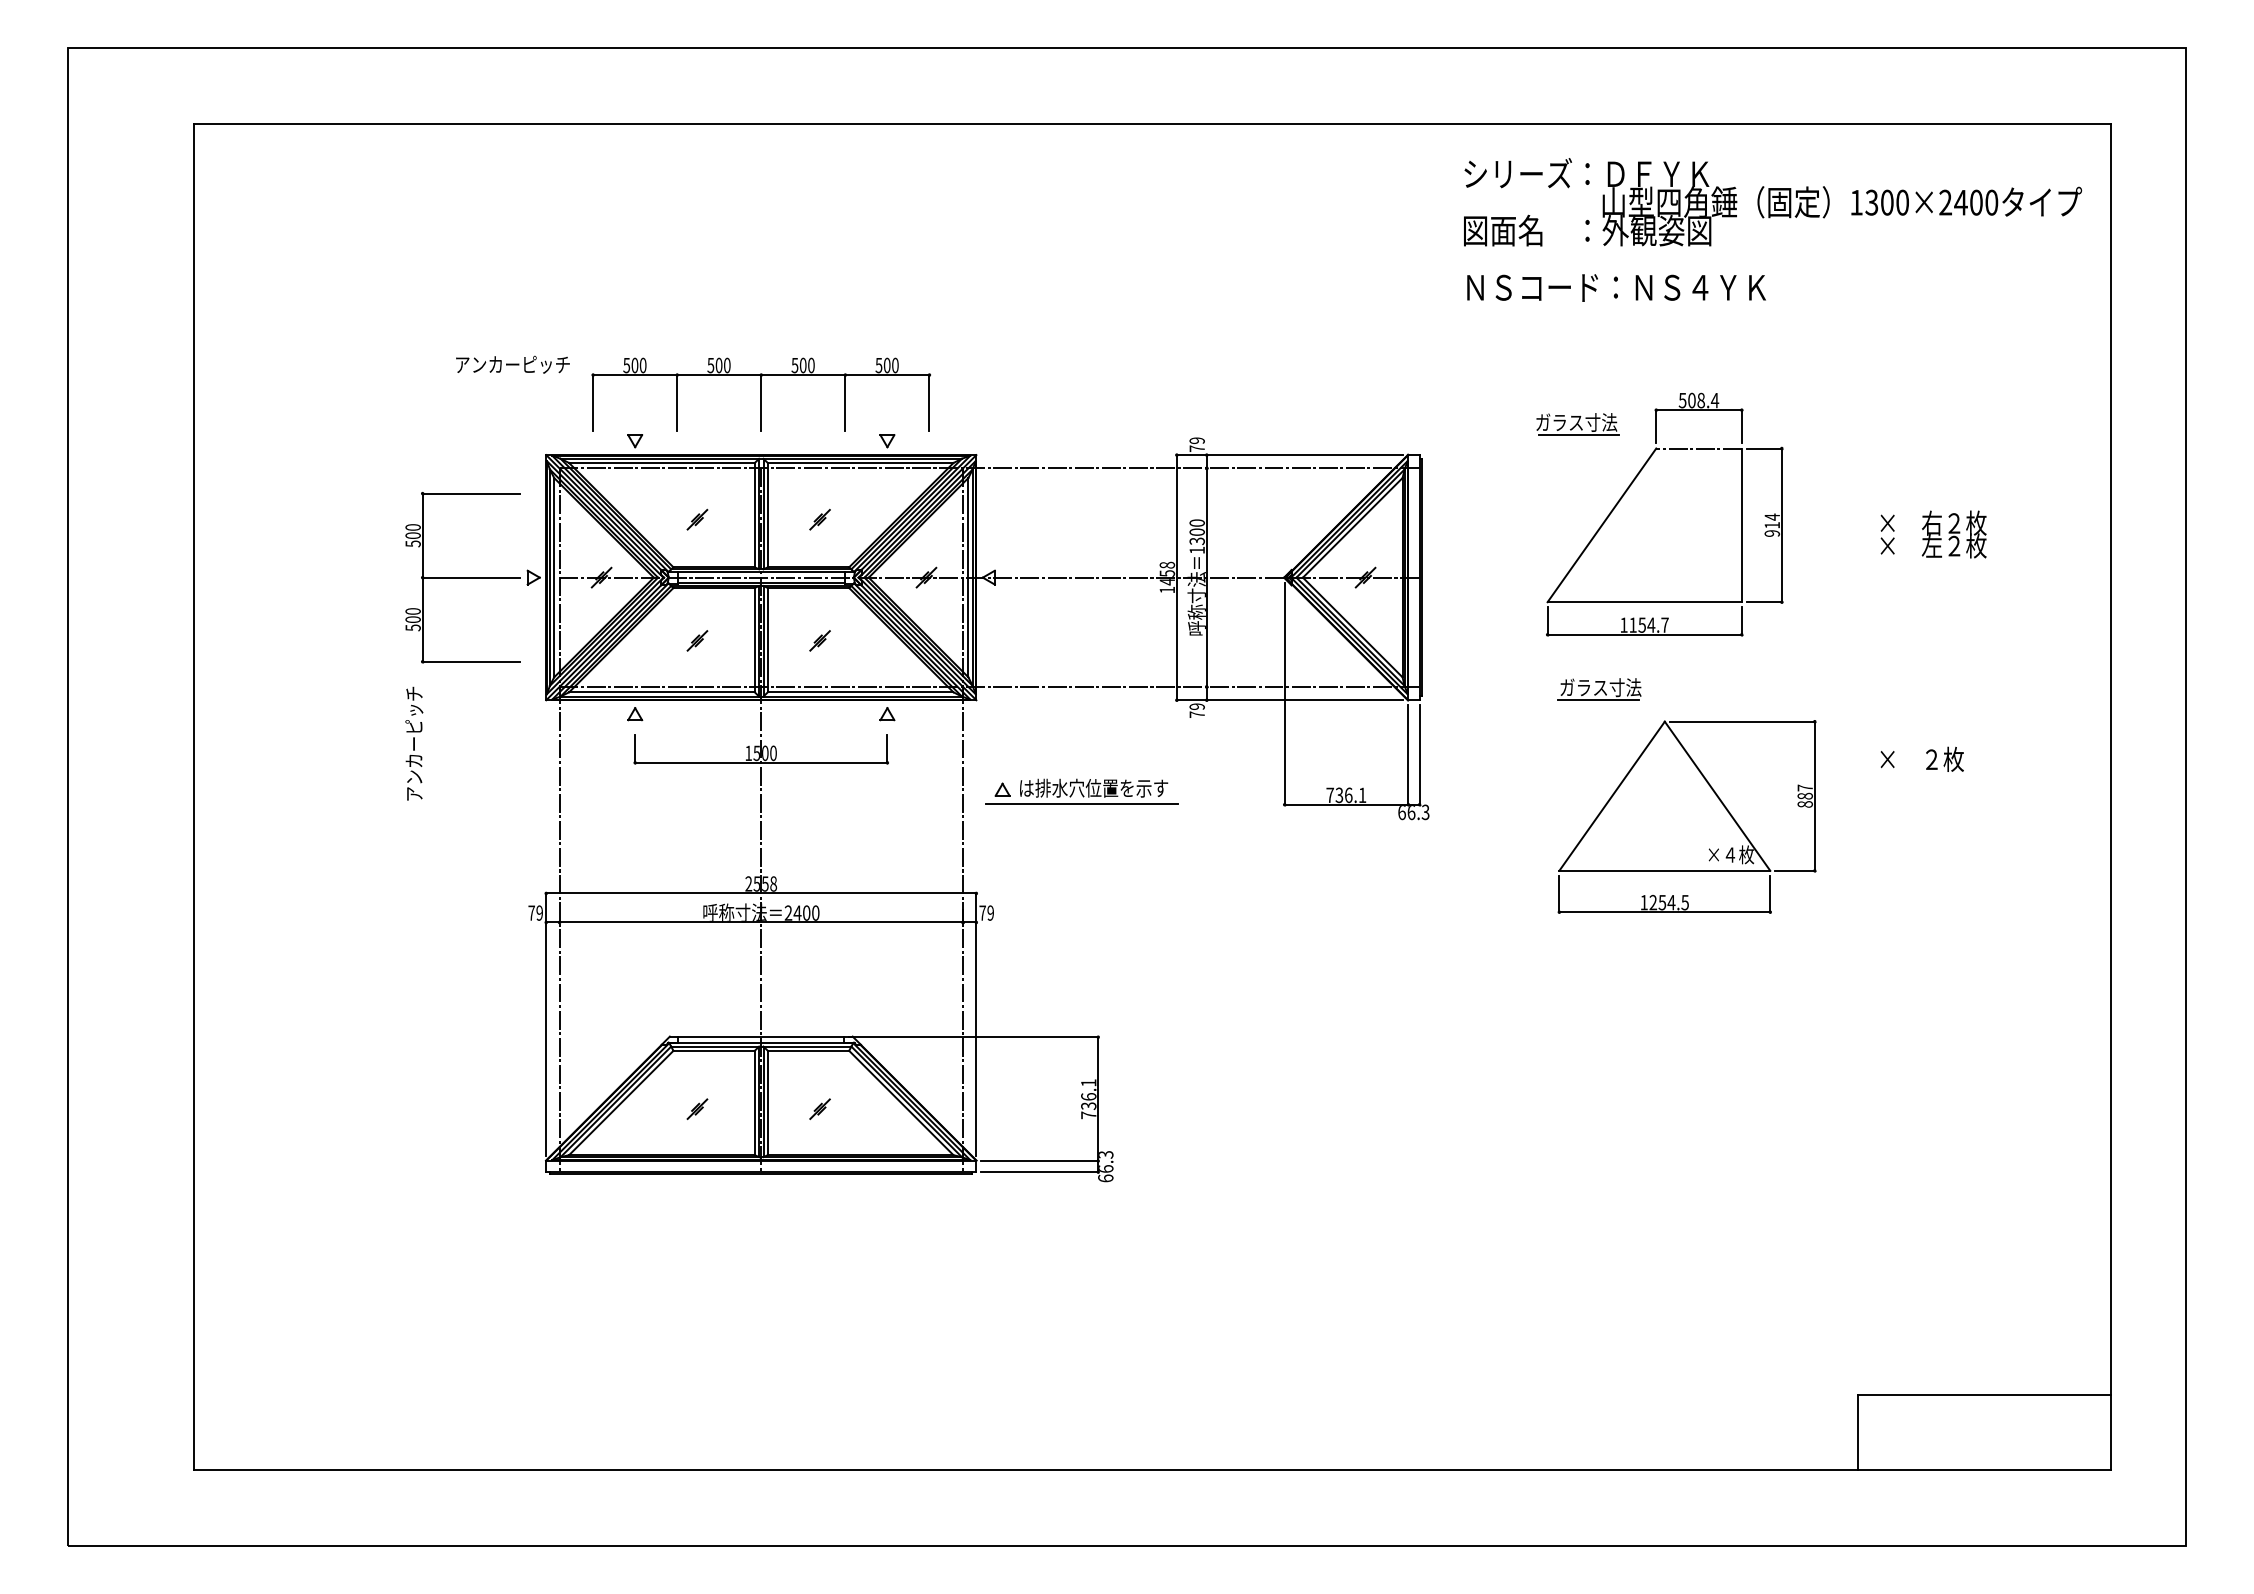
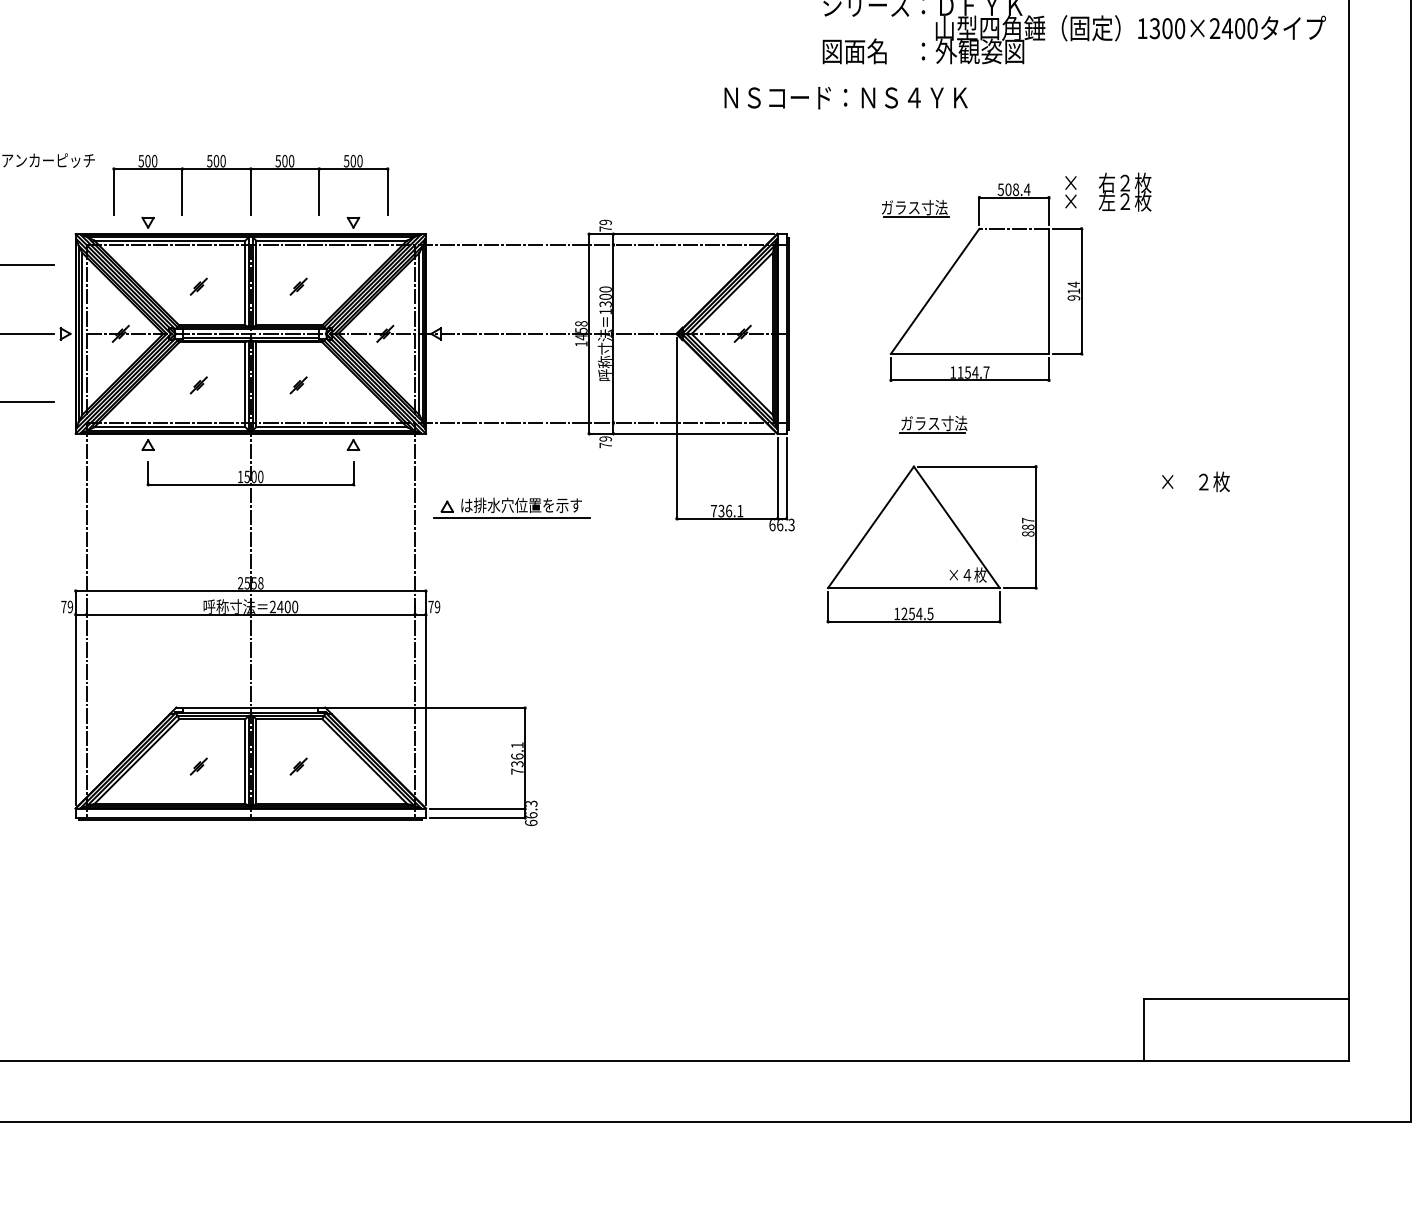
text: (1616, 287) -> (846, 97), moved
text: (1933, 534) -> (1108, 192), moved
part: (1686, 816) -> (931, 543), moved

